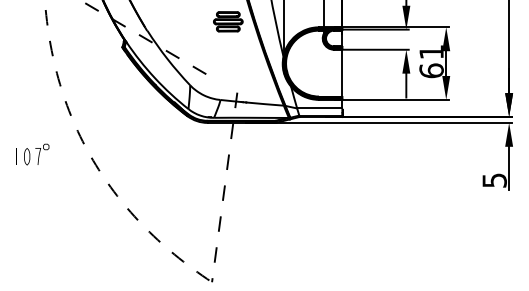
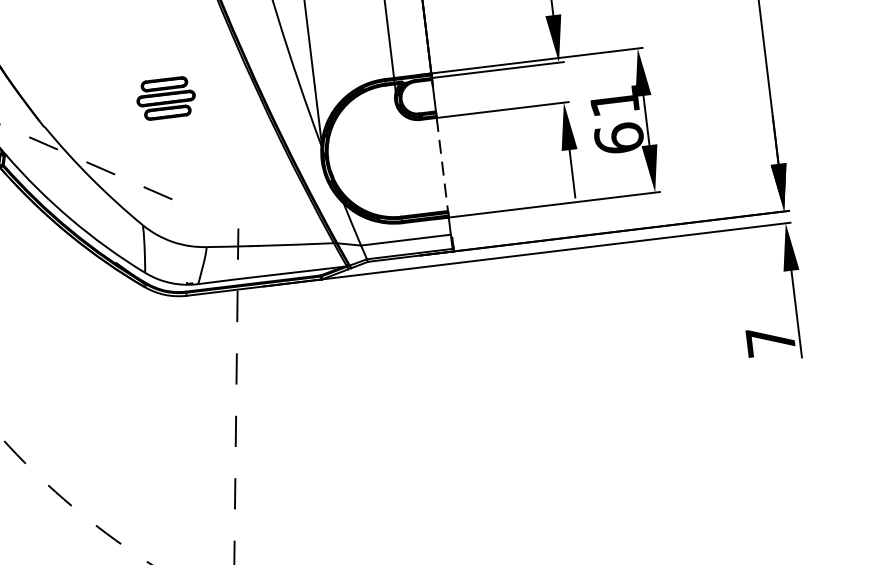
part: (228, 21) -> (166, 97), moved
line: (342, 73) -> (442, 165), solid -> dashed
text: (494, 180) -> (770, 341), 5 -> 7

